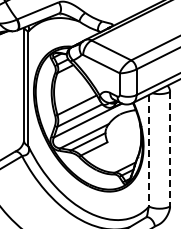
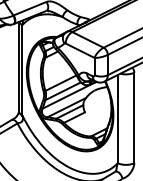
line: (170, 149) -> (134, 118), dashed -> solid
line: (149, 150) -> (118, 118), dashed -> solid

